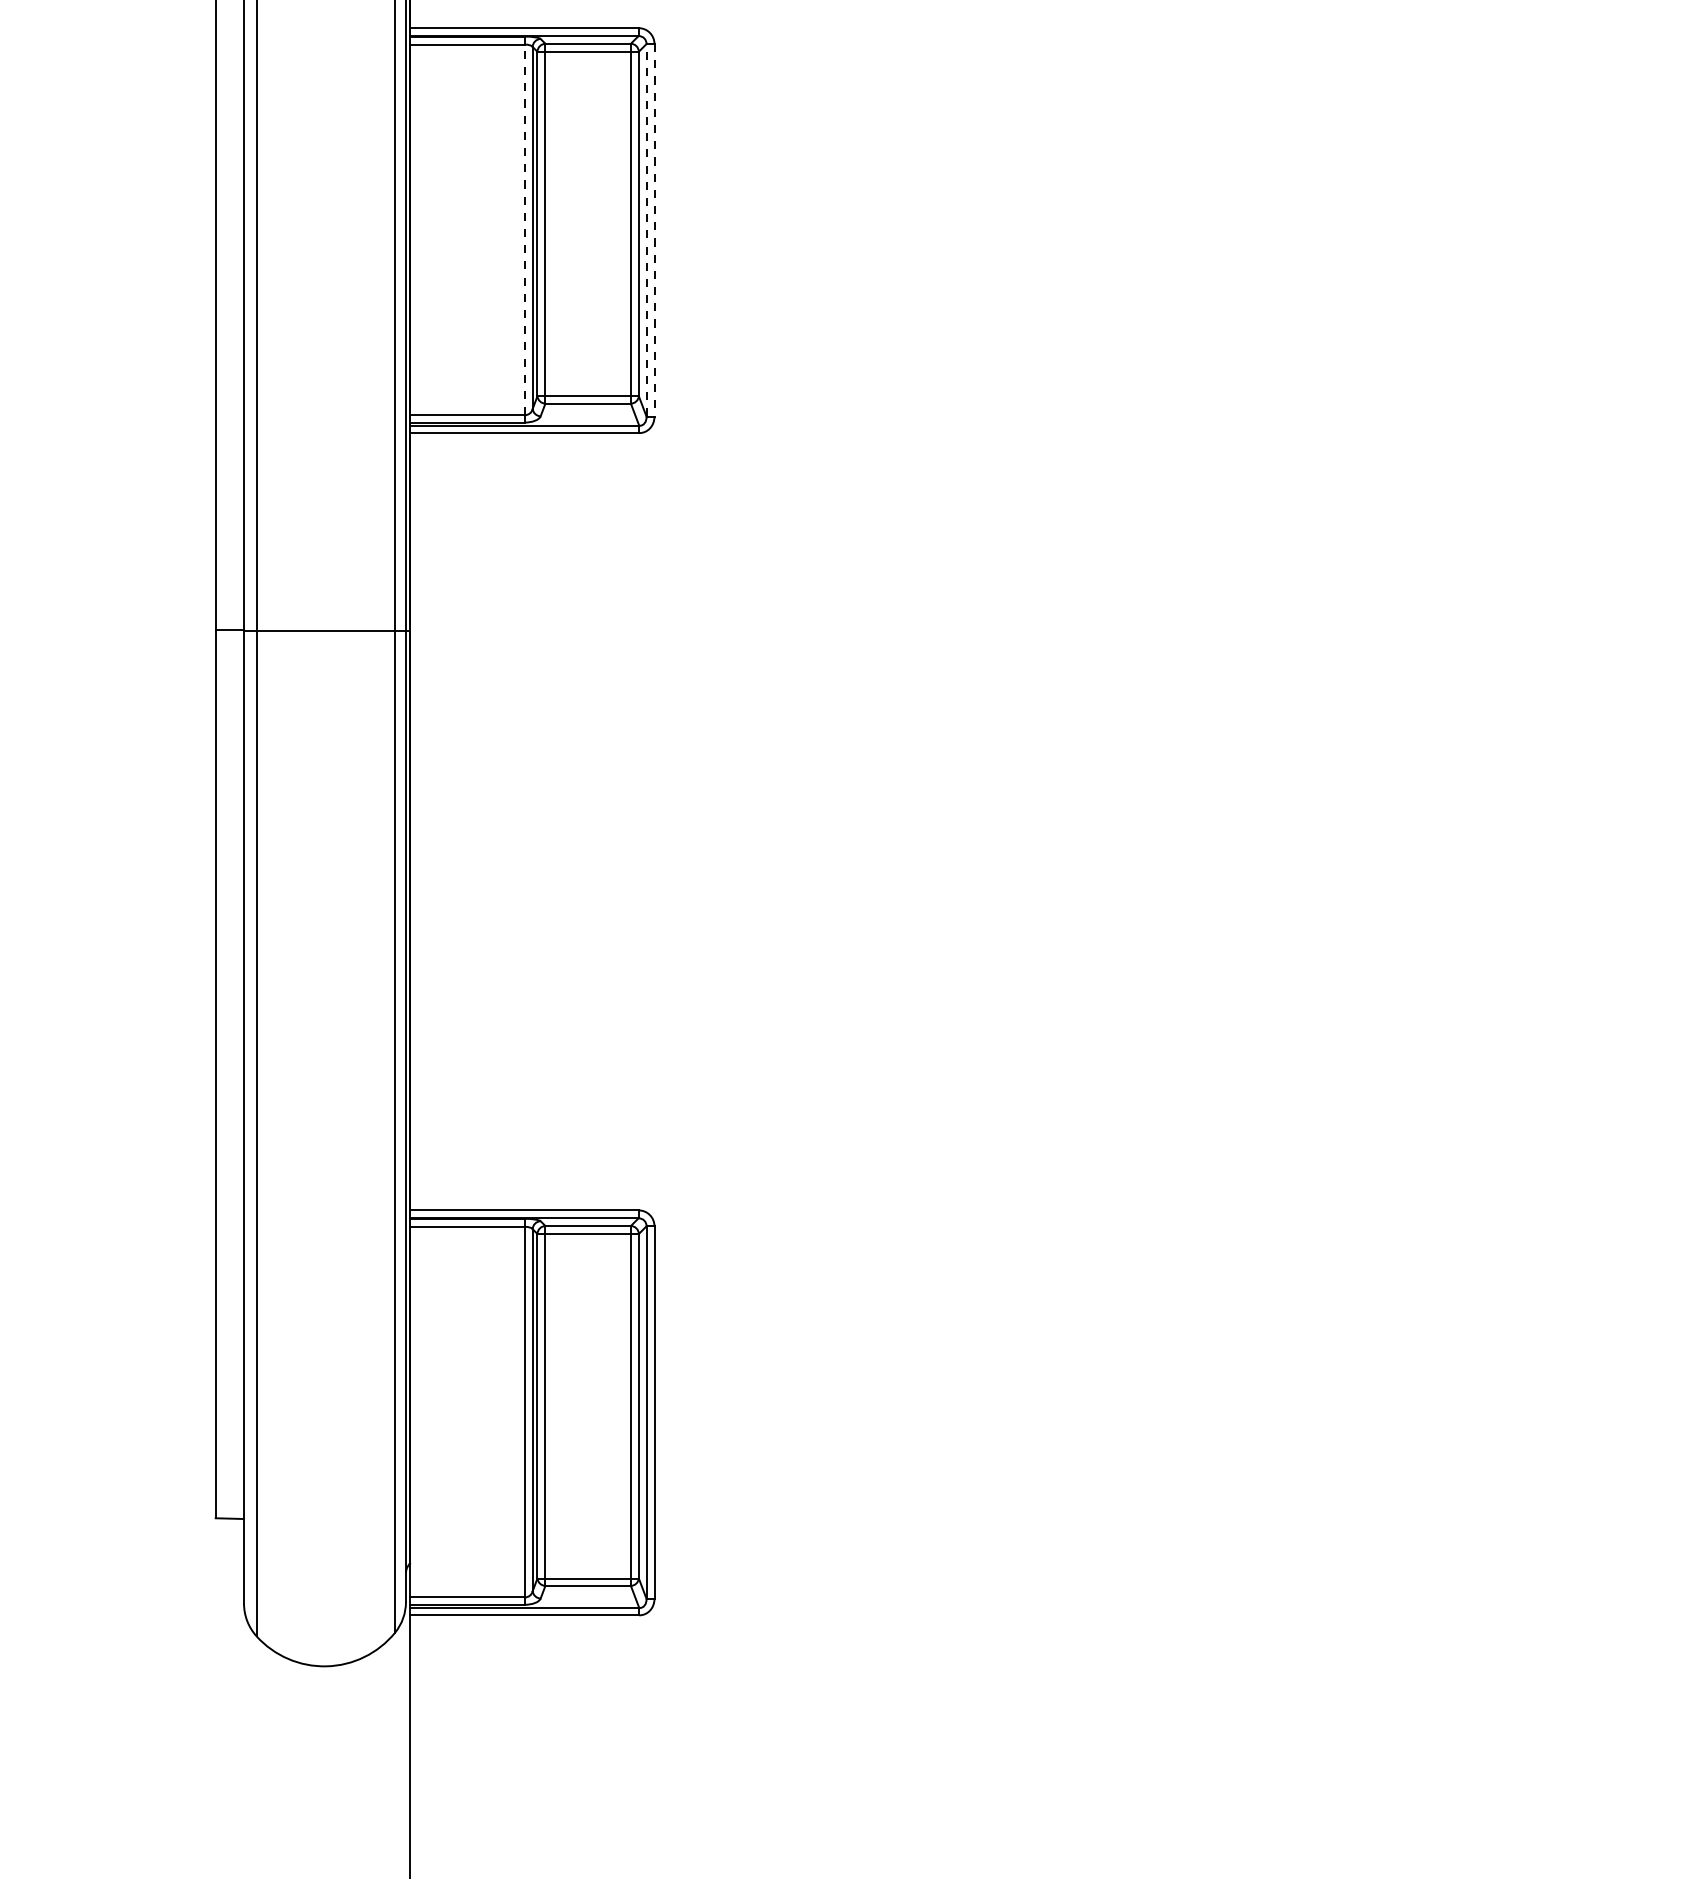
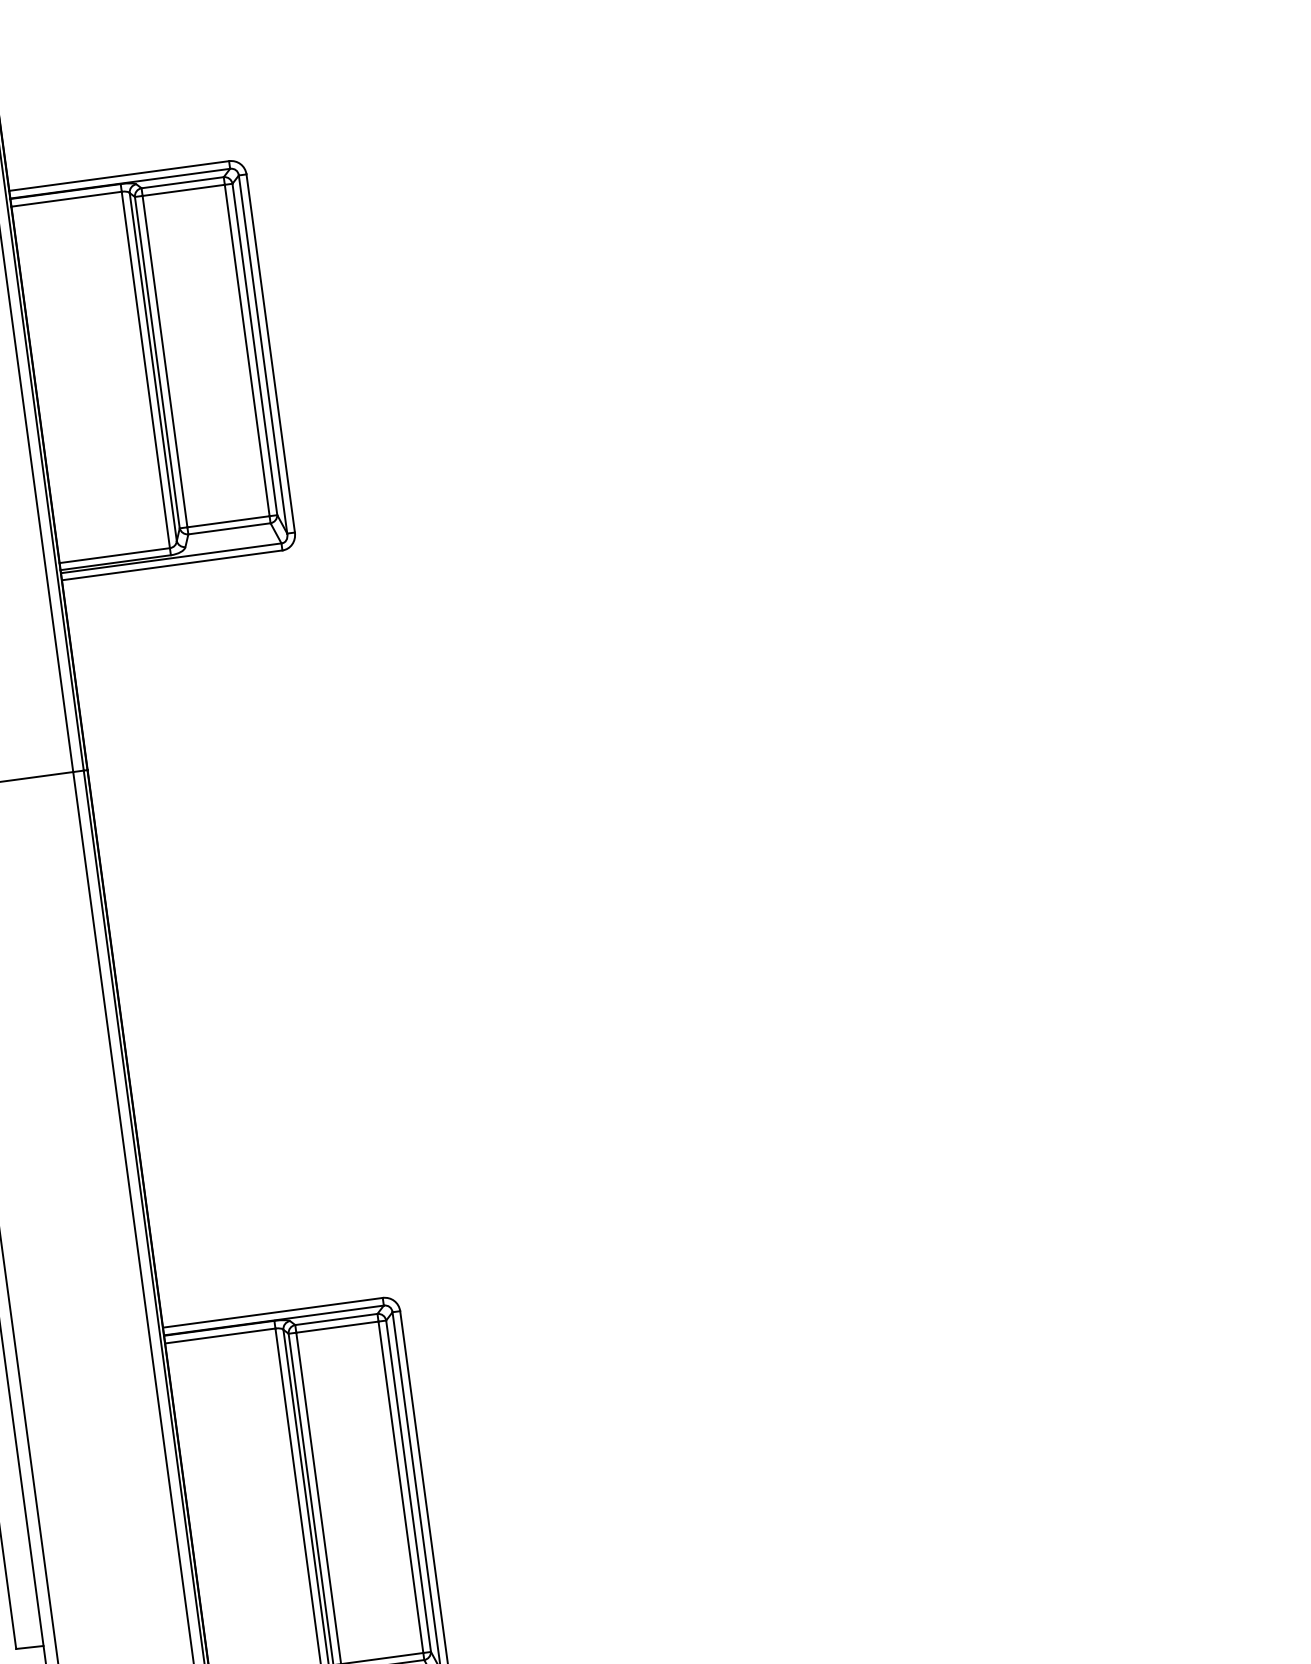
line: (524, 229) -> (145, 369), dashed -> solid
line: (646, 229) -> (262, 353), dashed -> solid
line: (654, 230) -> (270, 353), dashed -> solid

